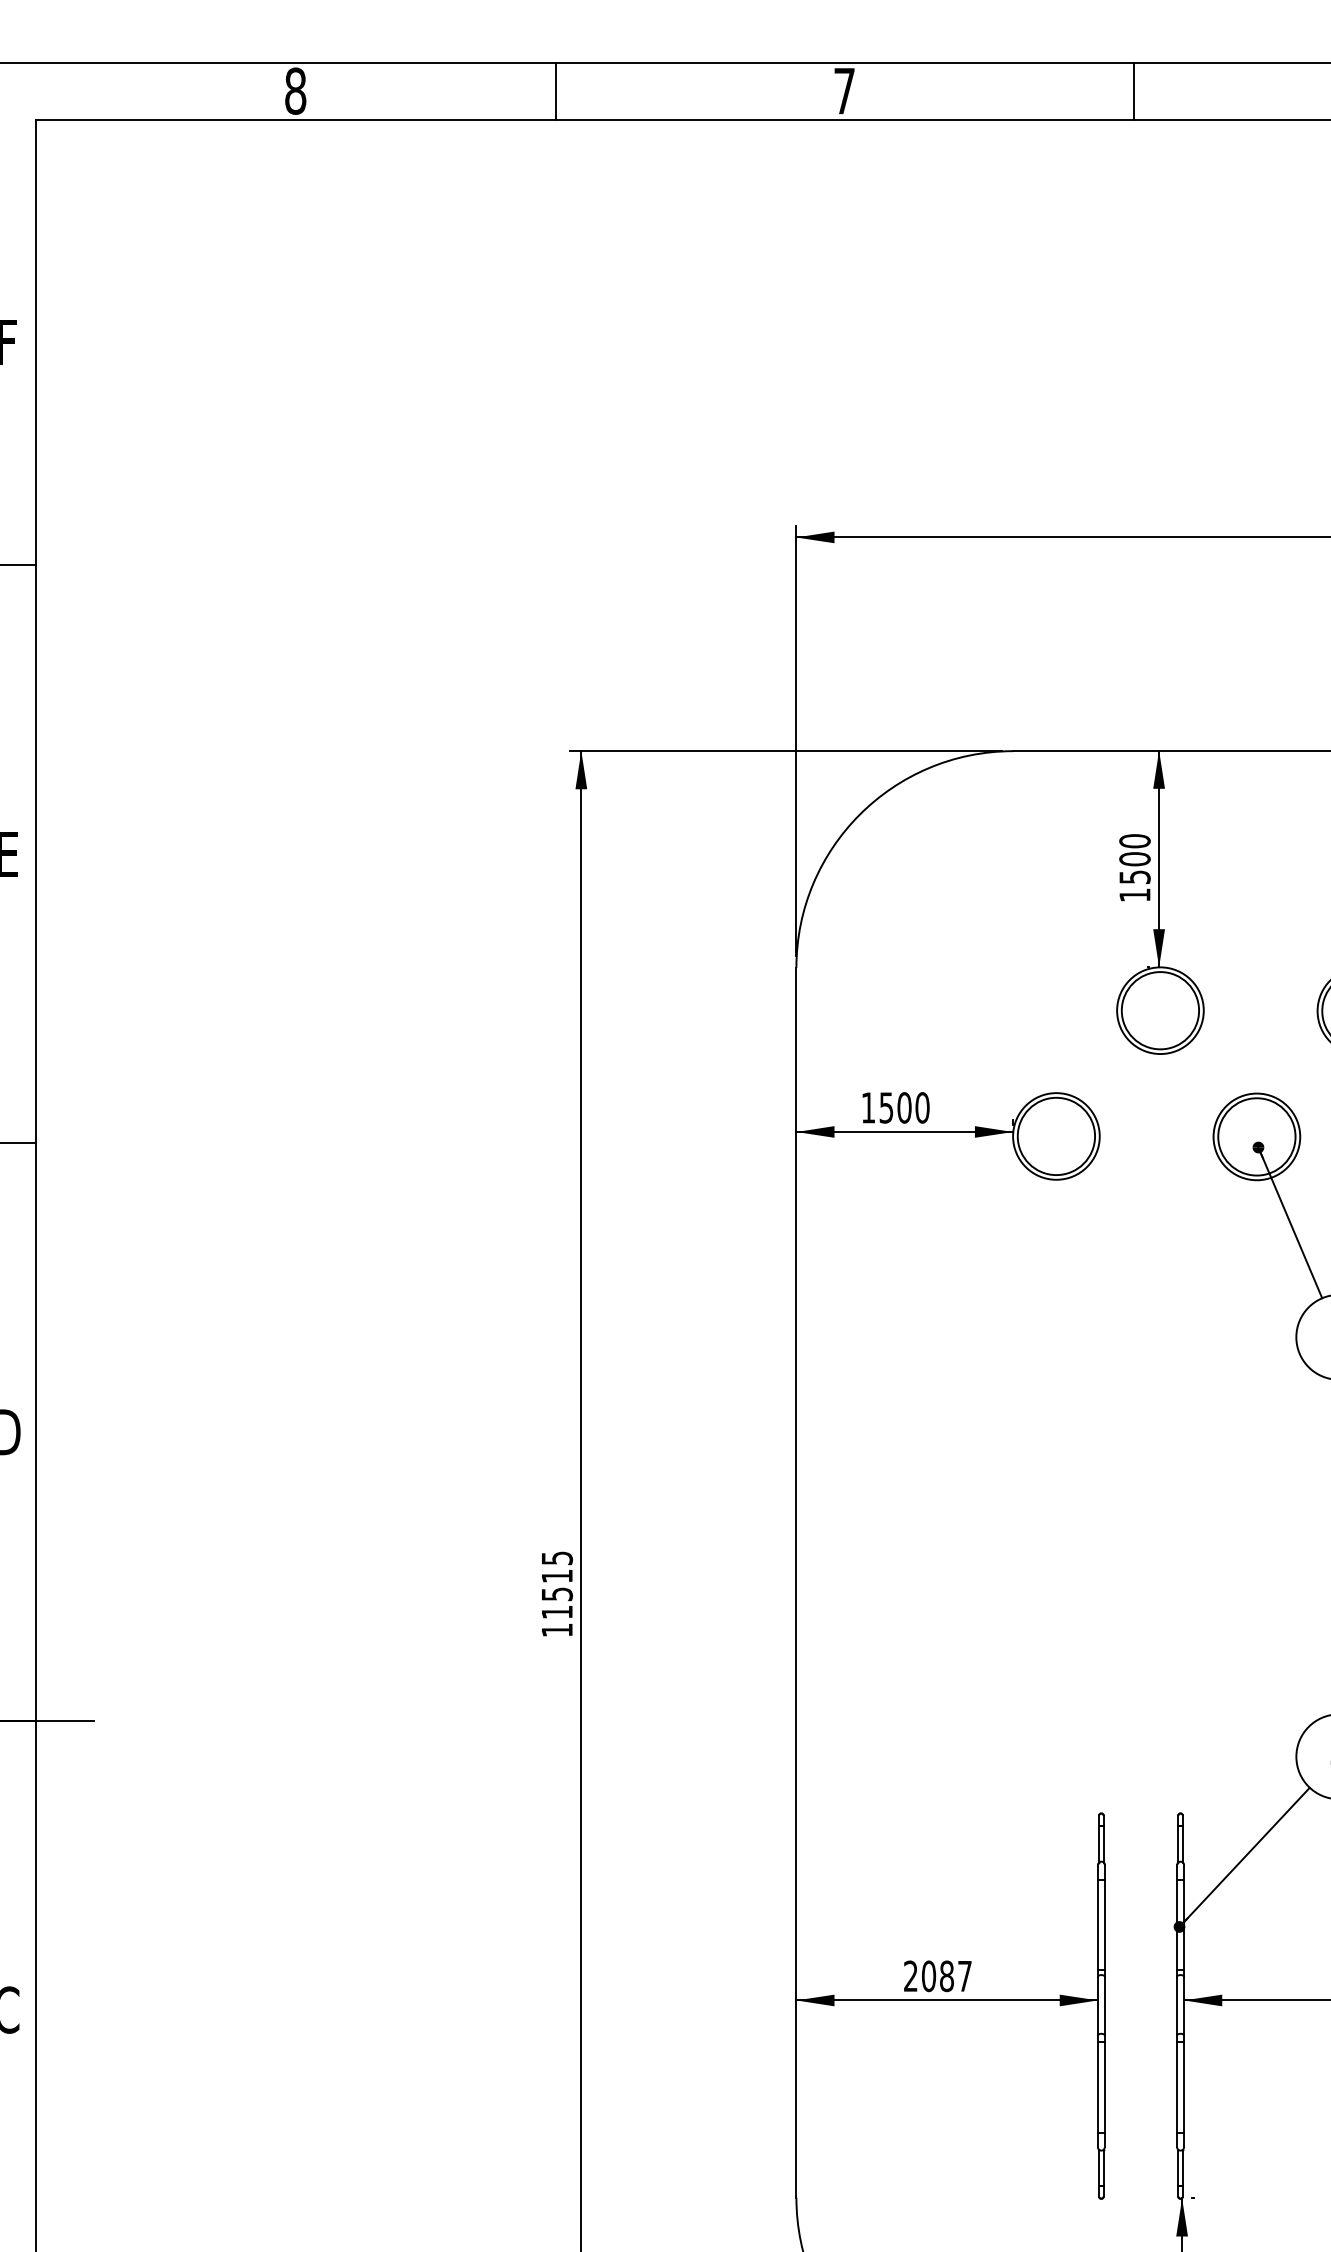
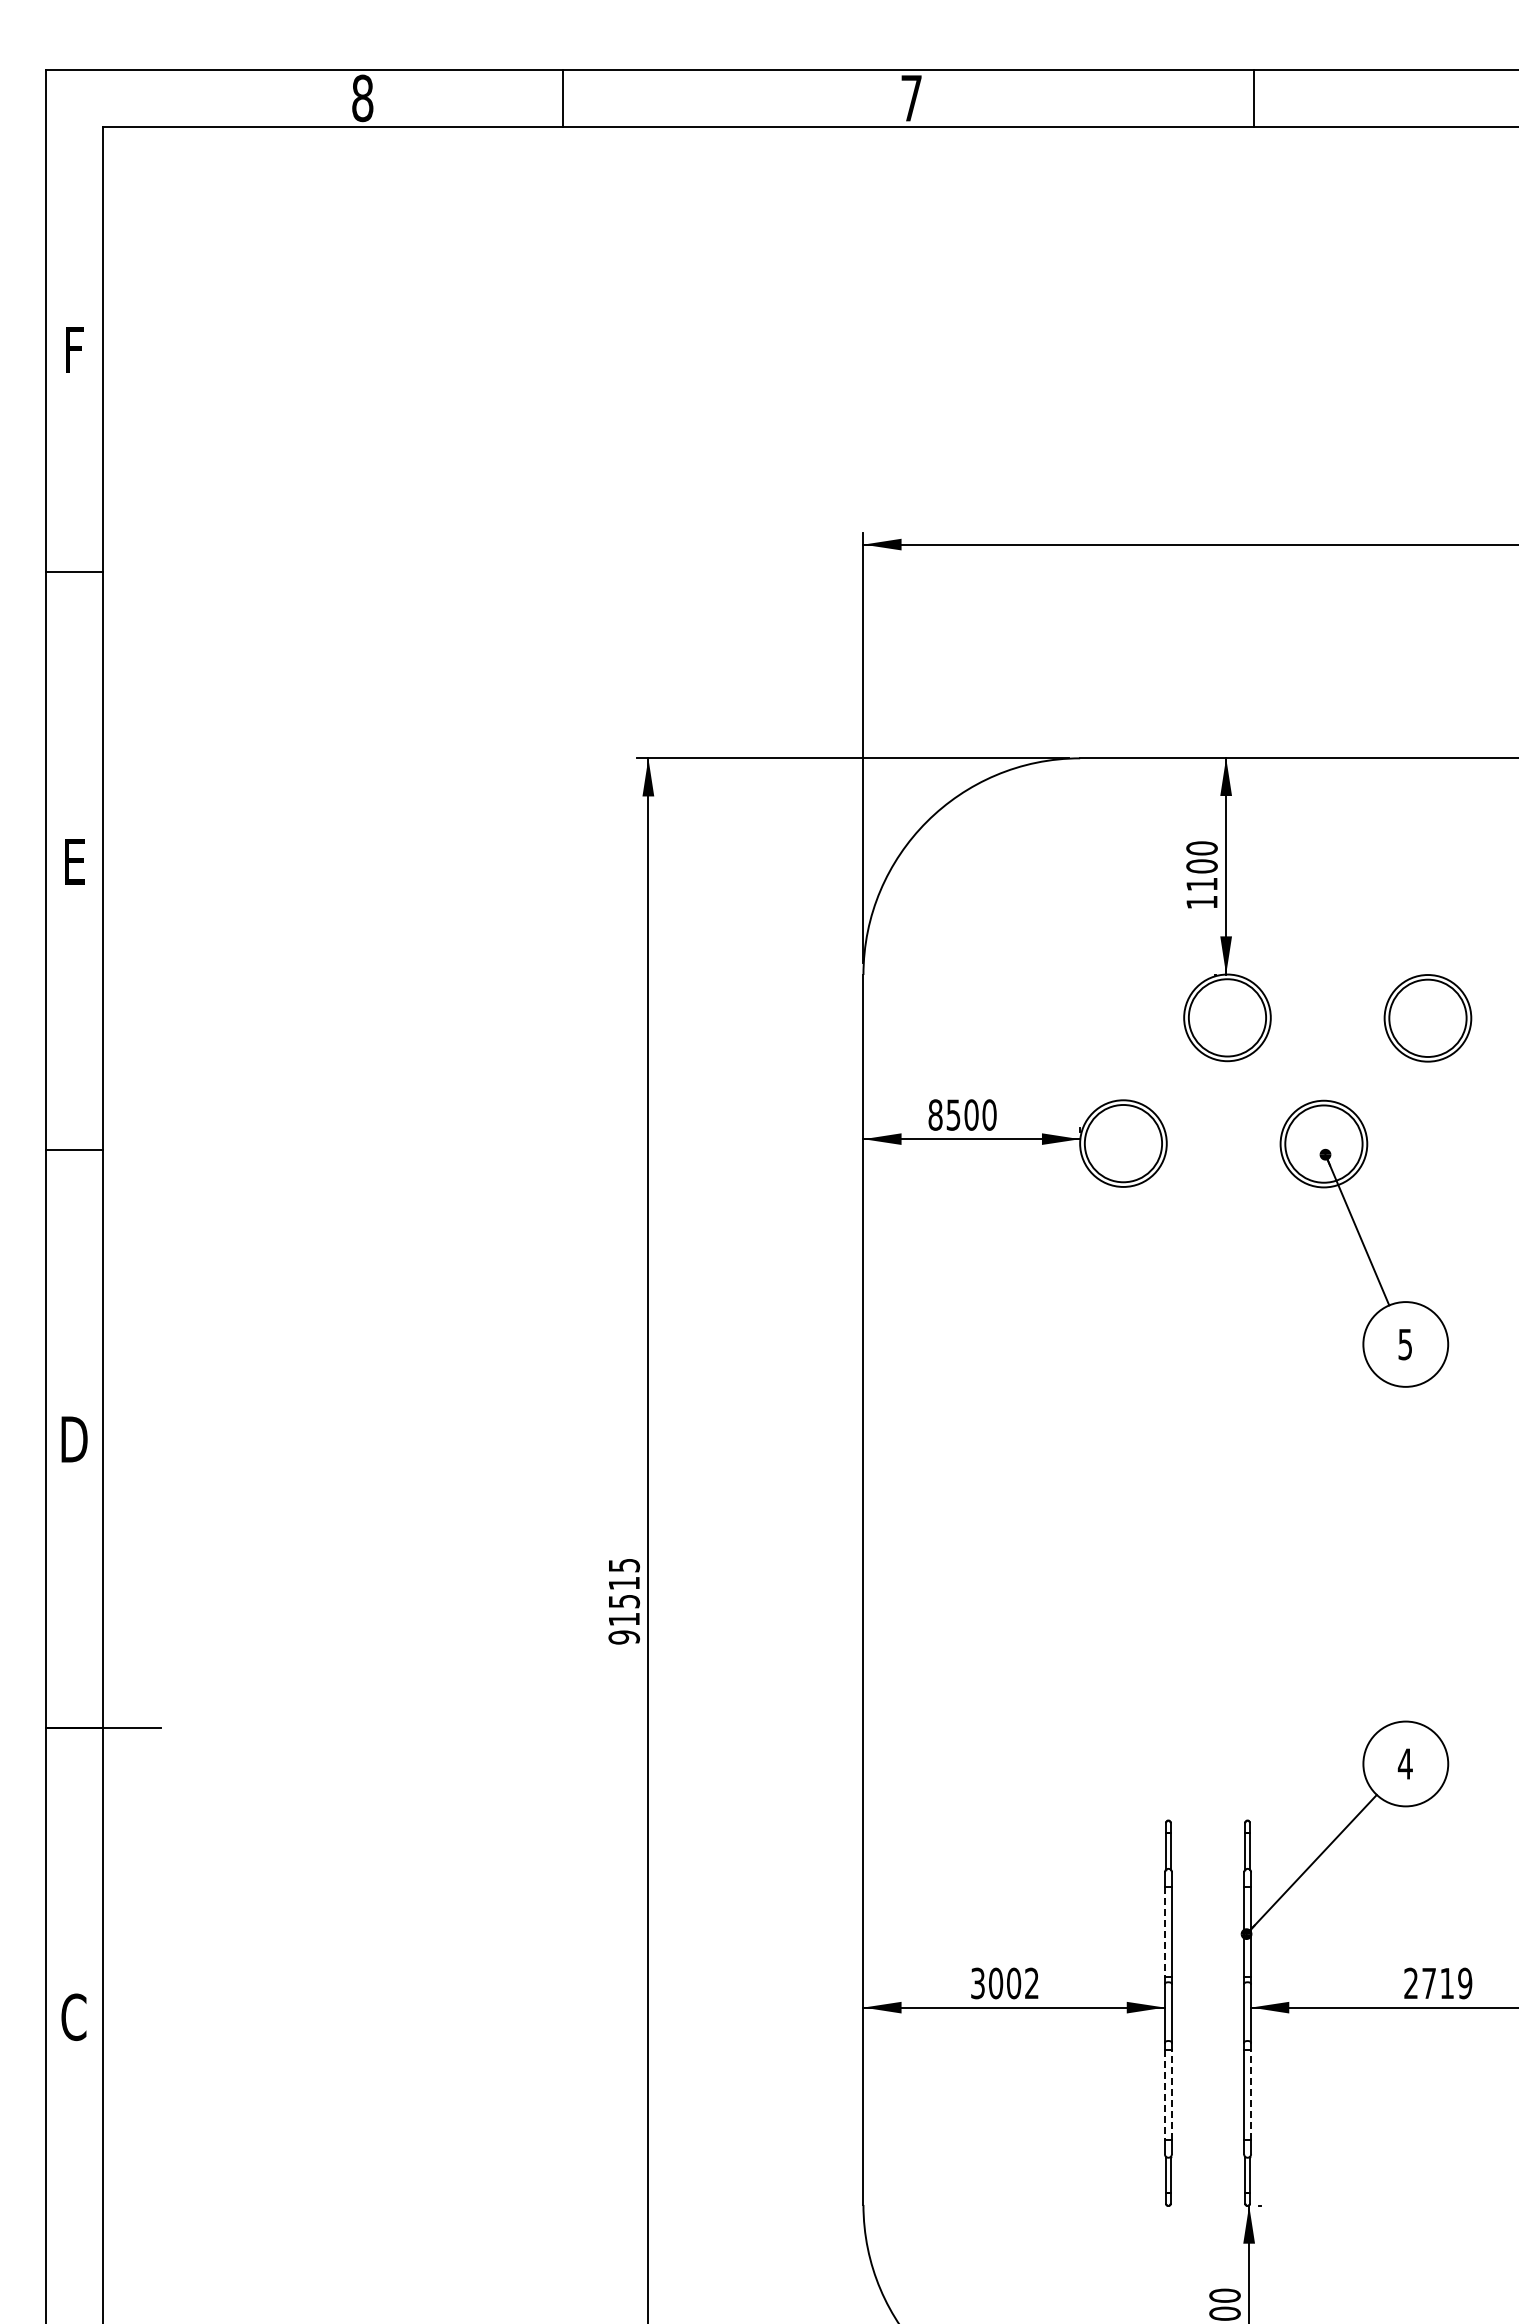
line: (556, 91) -> (563, 98), moved
line: (1134, 91) -> (1254, 98), moved
text: (1134, 877) -> (1201, 884), 1500 -> 1100
text: (868, 1107) -> (935, 1114), 1500 -> 8500
text: (557, 1630) -> (624, 1637), 11515 -> 91515
line: (1097, 1925) -> (1164, 1932), solid -> dashed
text: (937, 1976) -> (1004, 1983), 2087 -> 3002
line: (1104, 2087) -> (1171, 2094), solid -> dashed
line: (1184, 2087) -> (1251, 2094), solid -> dashed
line: (1097, 2088) -> (1164, 2095), solid -> dashed

